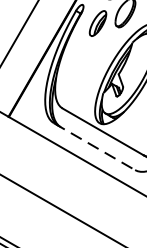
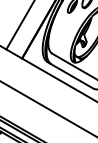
line: (94, 146) -> (70, 75), dashed -> solid

